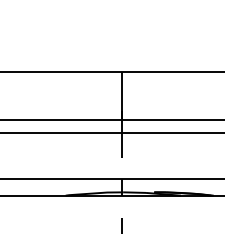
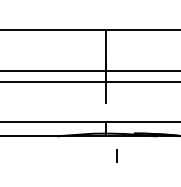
line: (121, 225) -> (116, 155), moved

